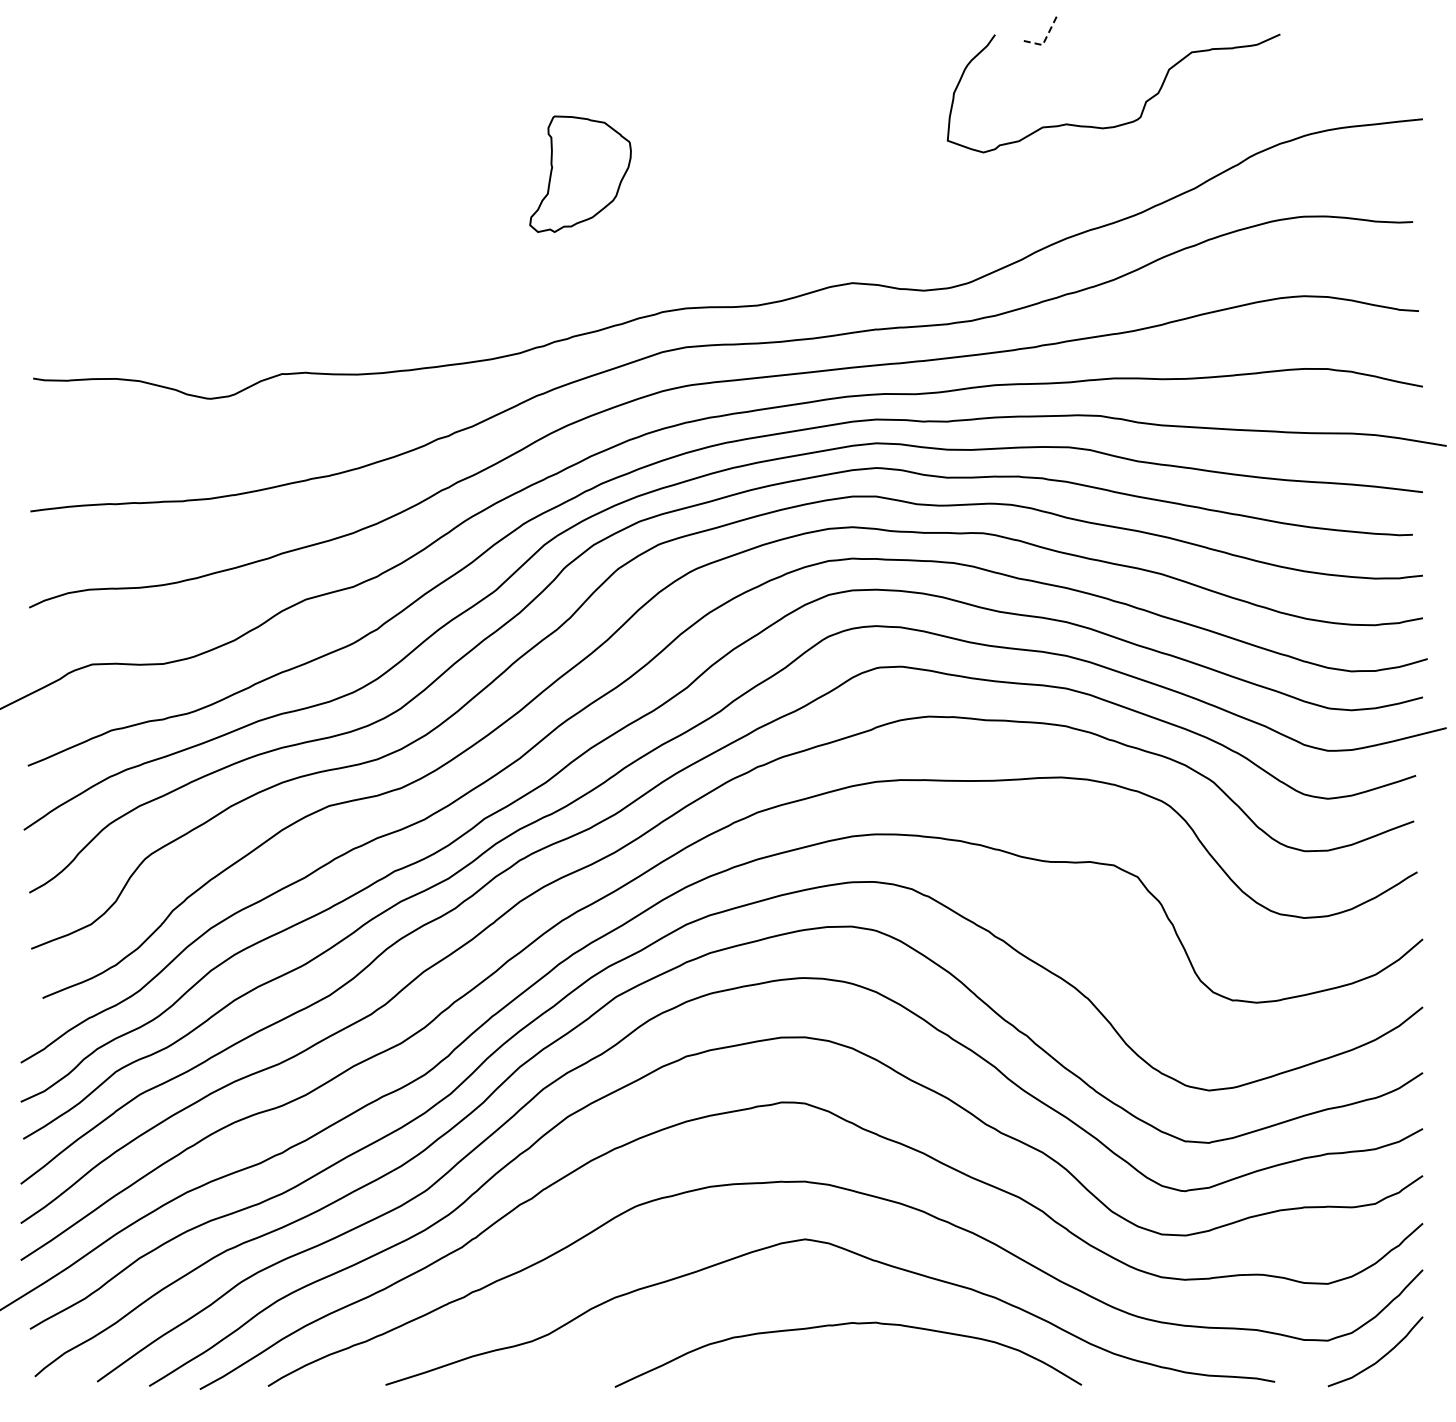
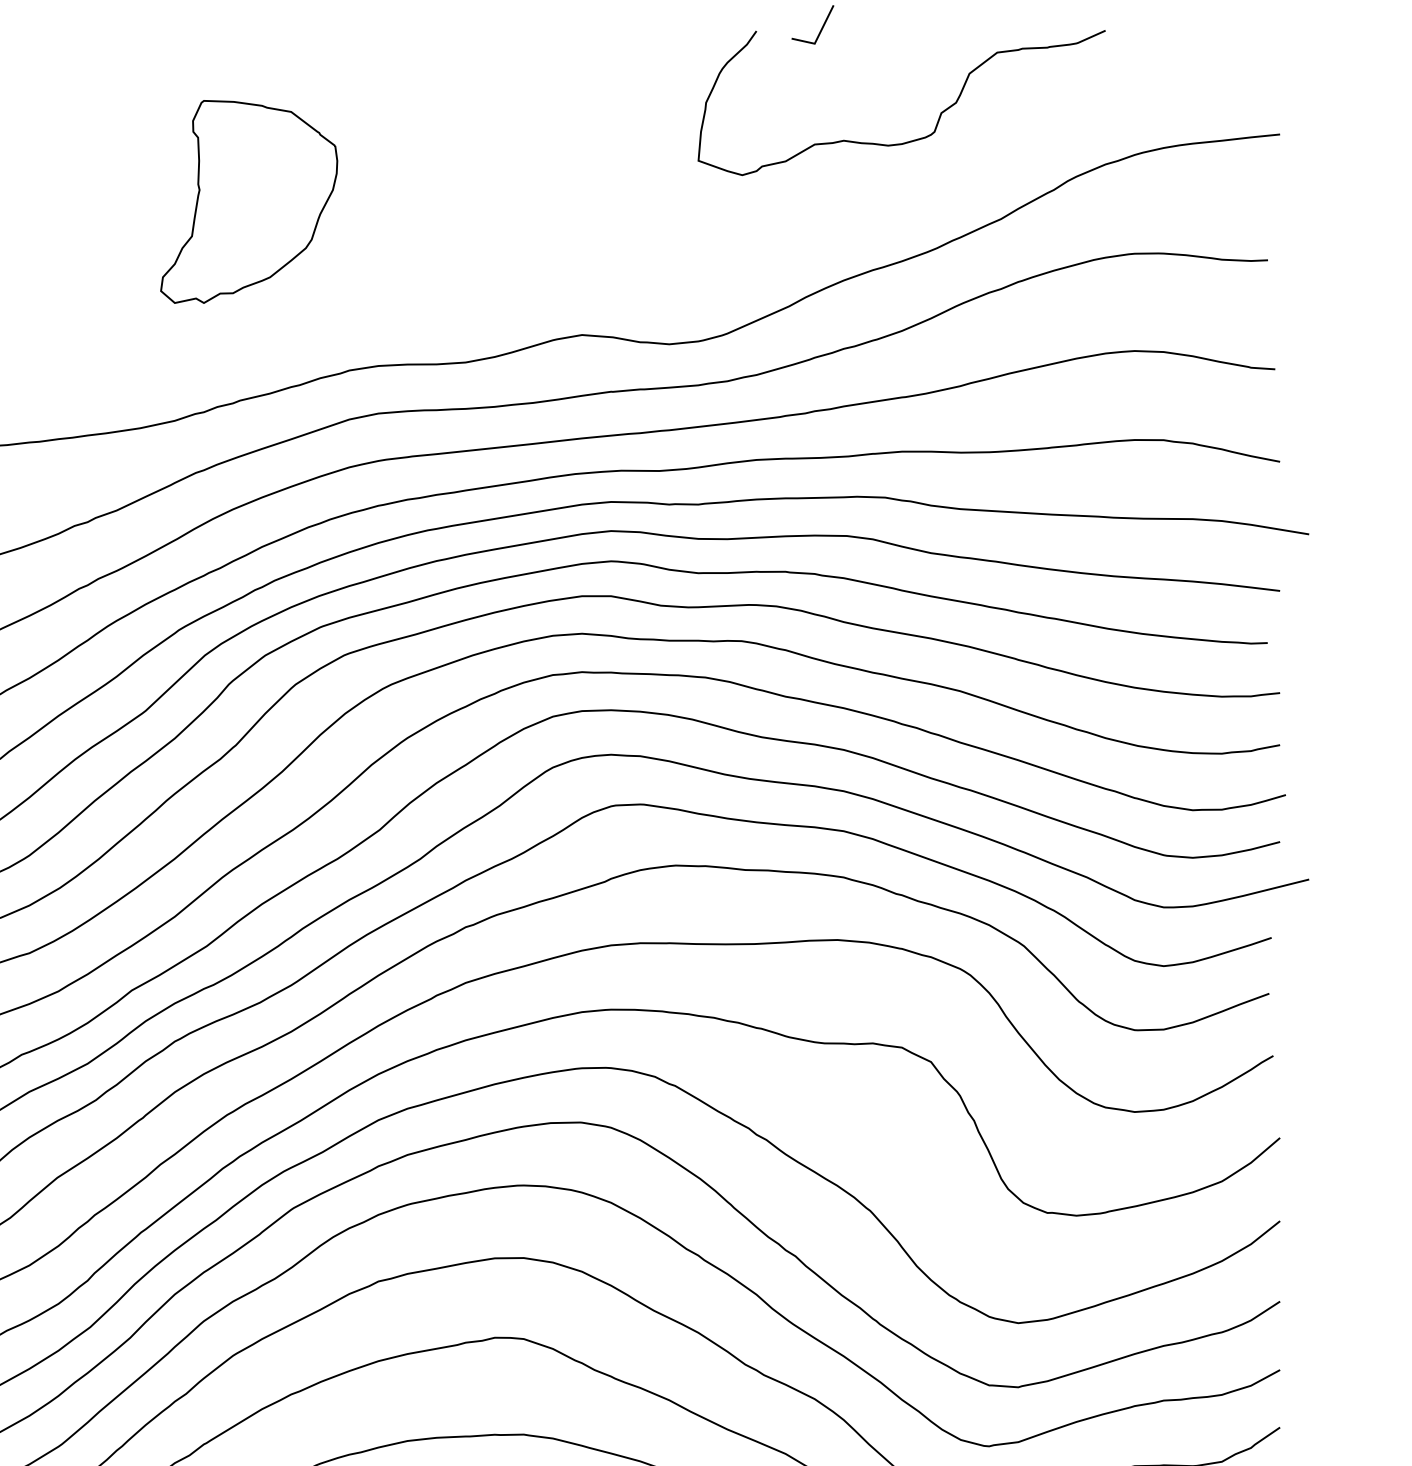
line: (1045, 38) -> (818, 35), dashed -> solid
part: (580, 173) -> (249, 200), size x1.43

